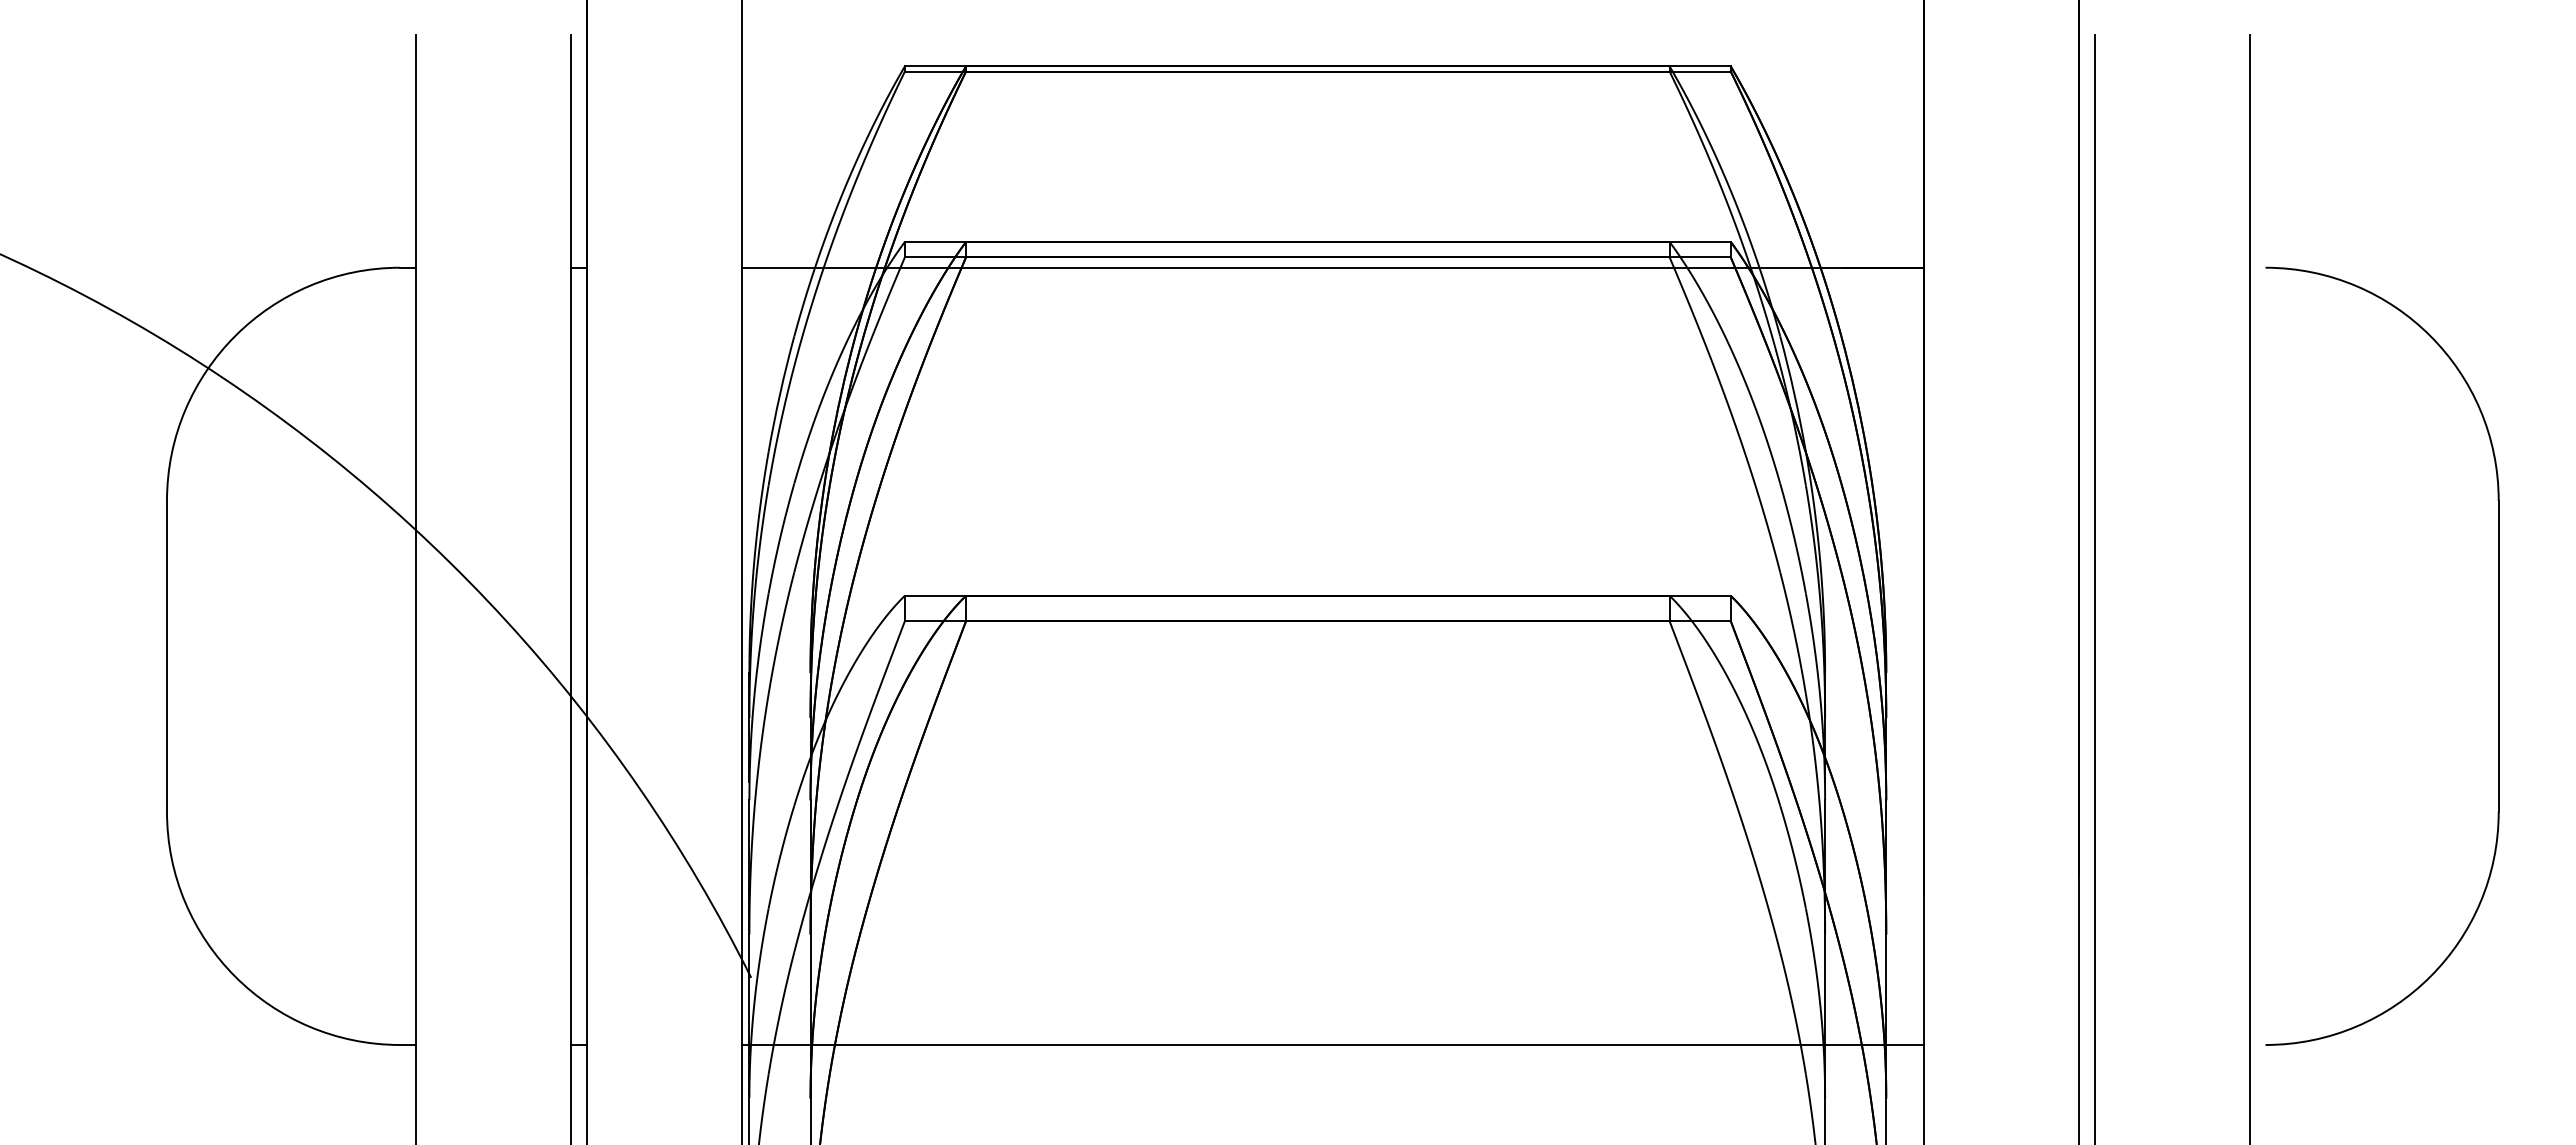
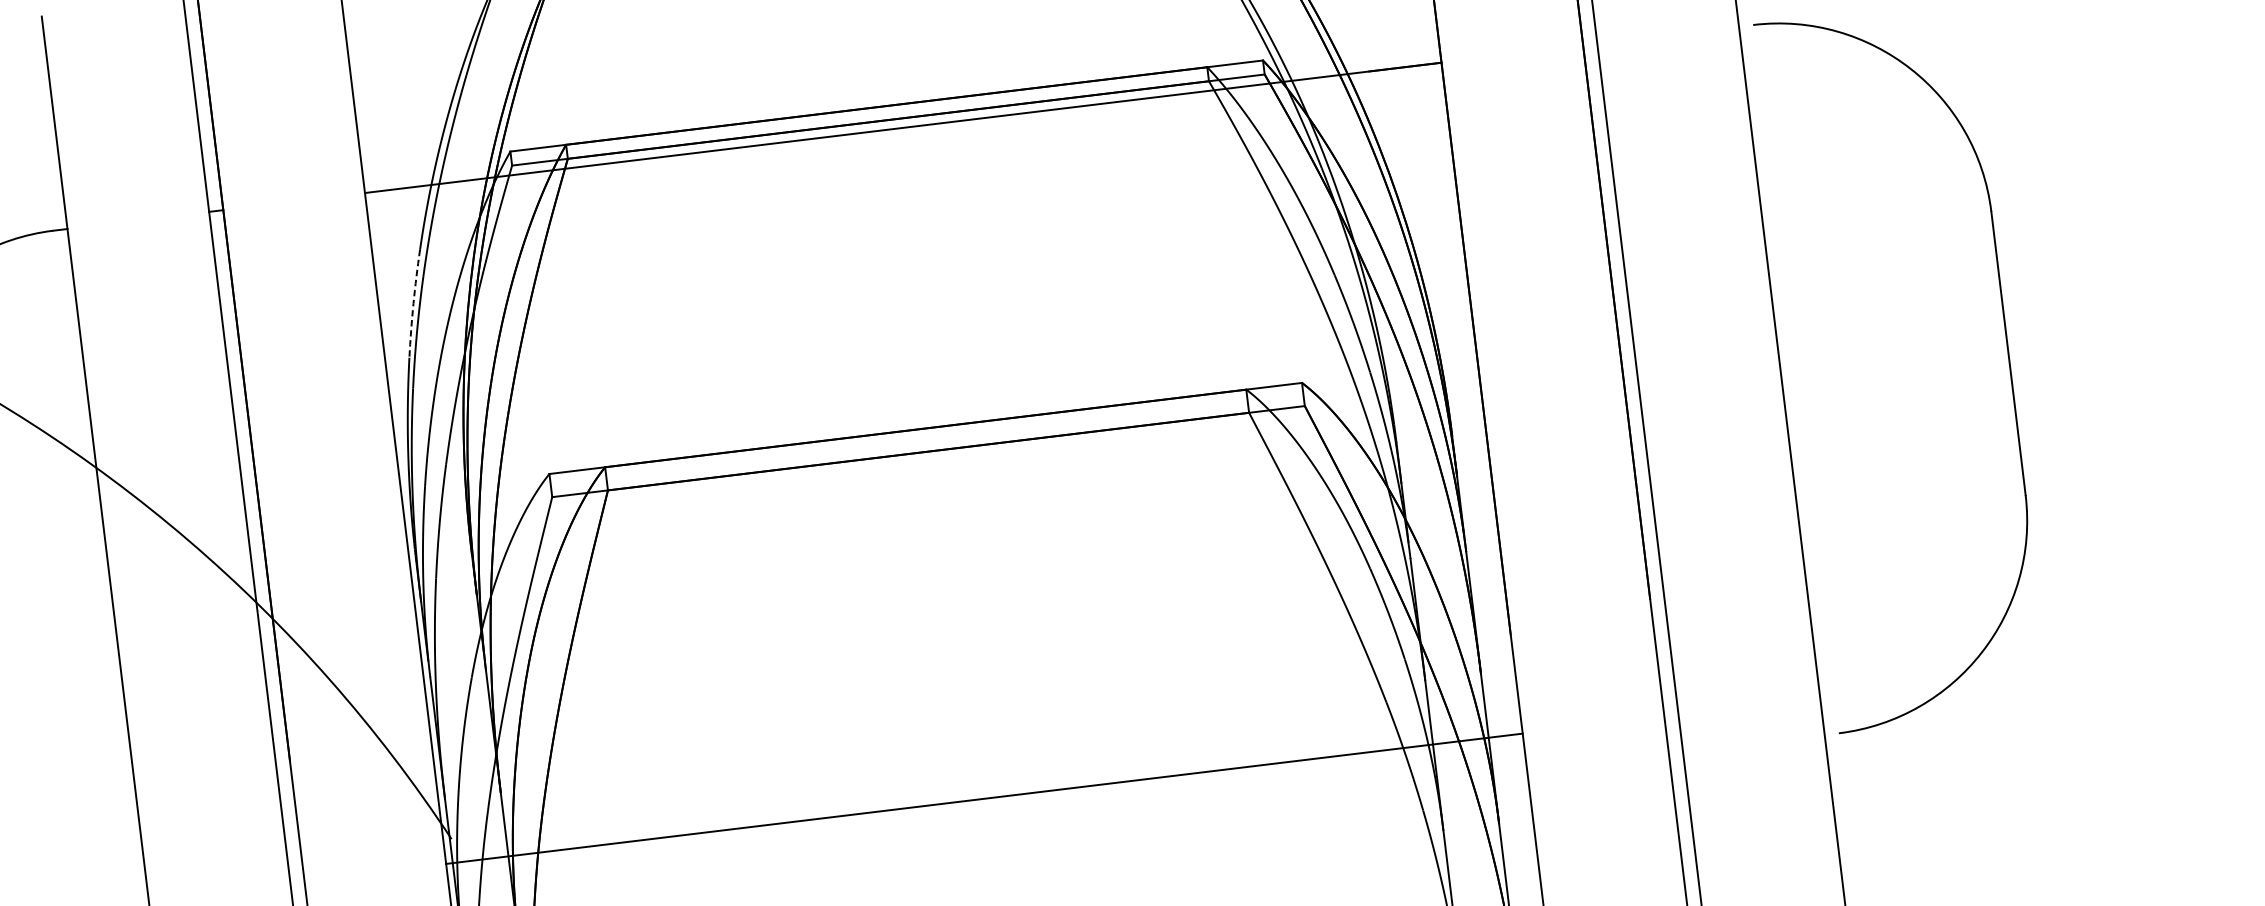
arc: (780, 393) -> (413, 303), solid -> dashed
line: (1332, 1044) -> (984, 798), moved

